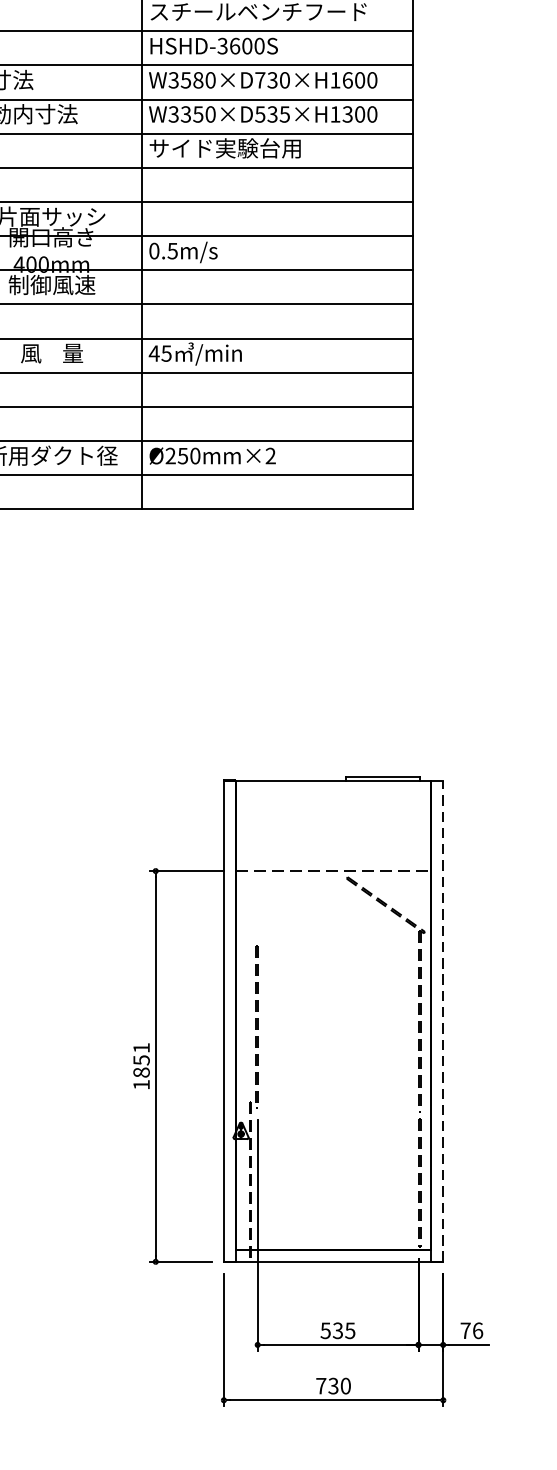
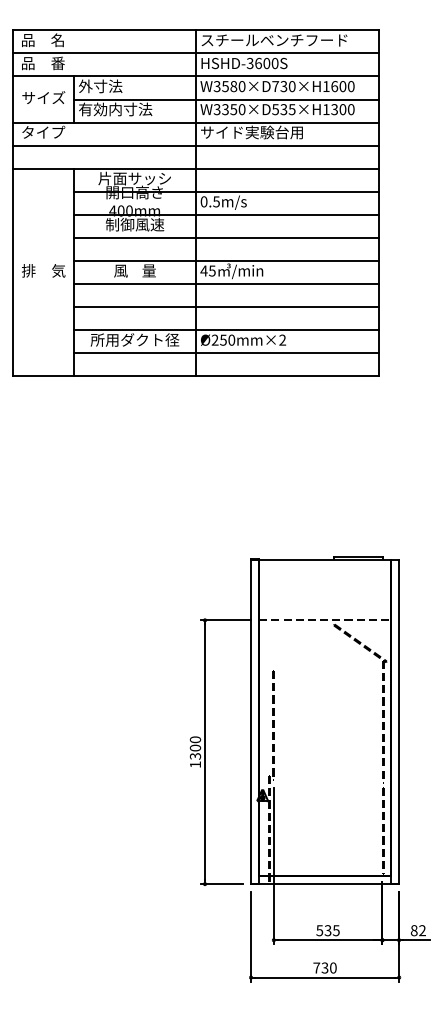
line: (443, 1020) -> (399, 721), dashed -> solid
text: (141, 1059) -> (195, 747), 1851 -> 1300
text: (470, 1330) -> (417, 930), 76 -> 82

